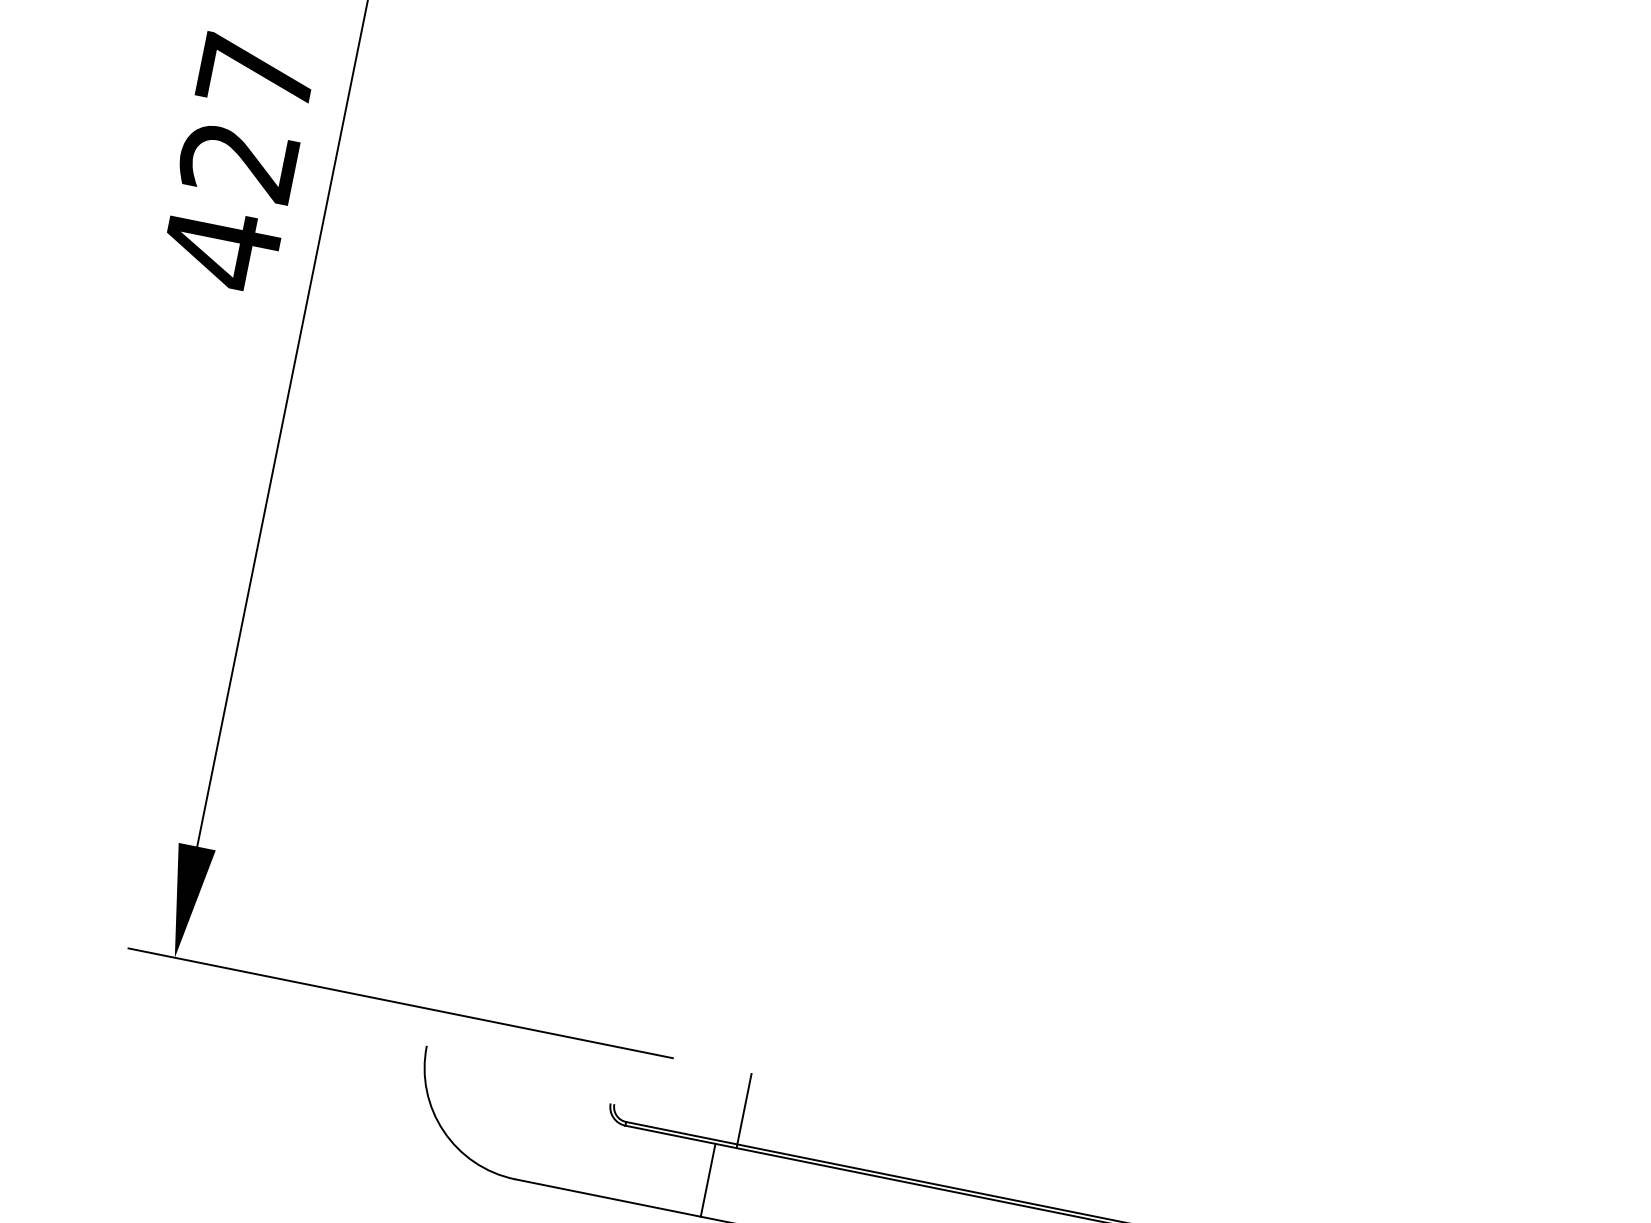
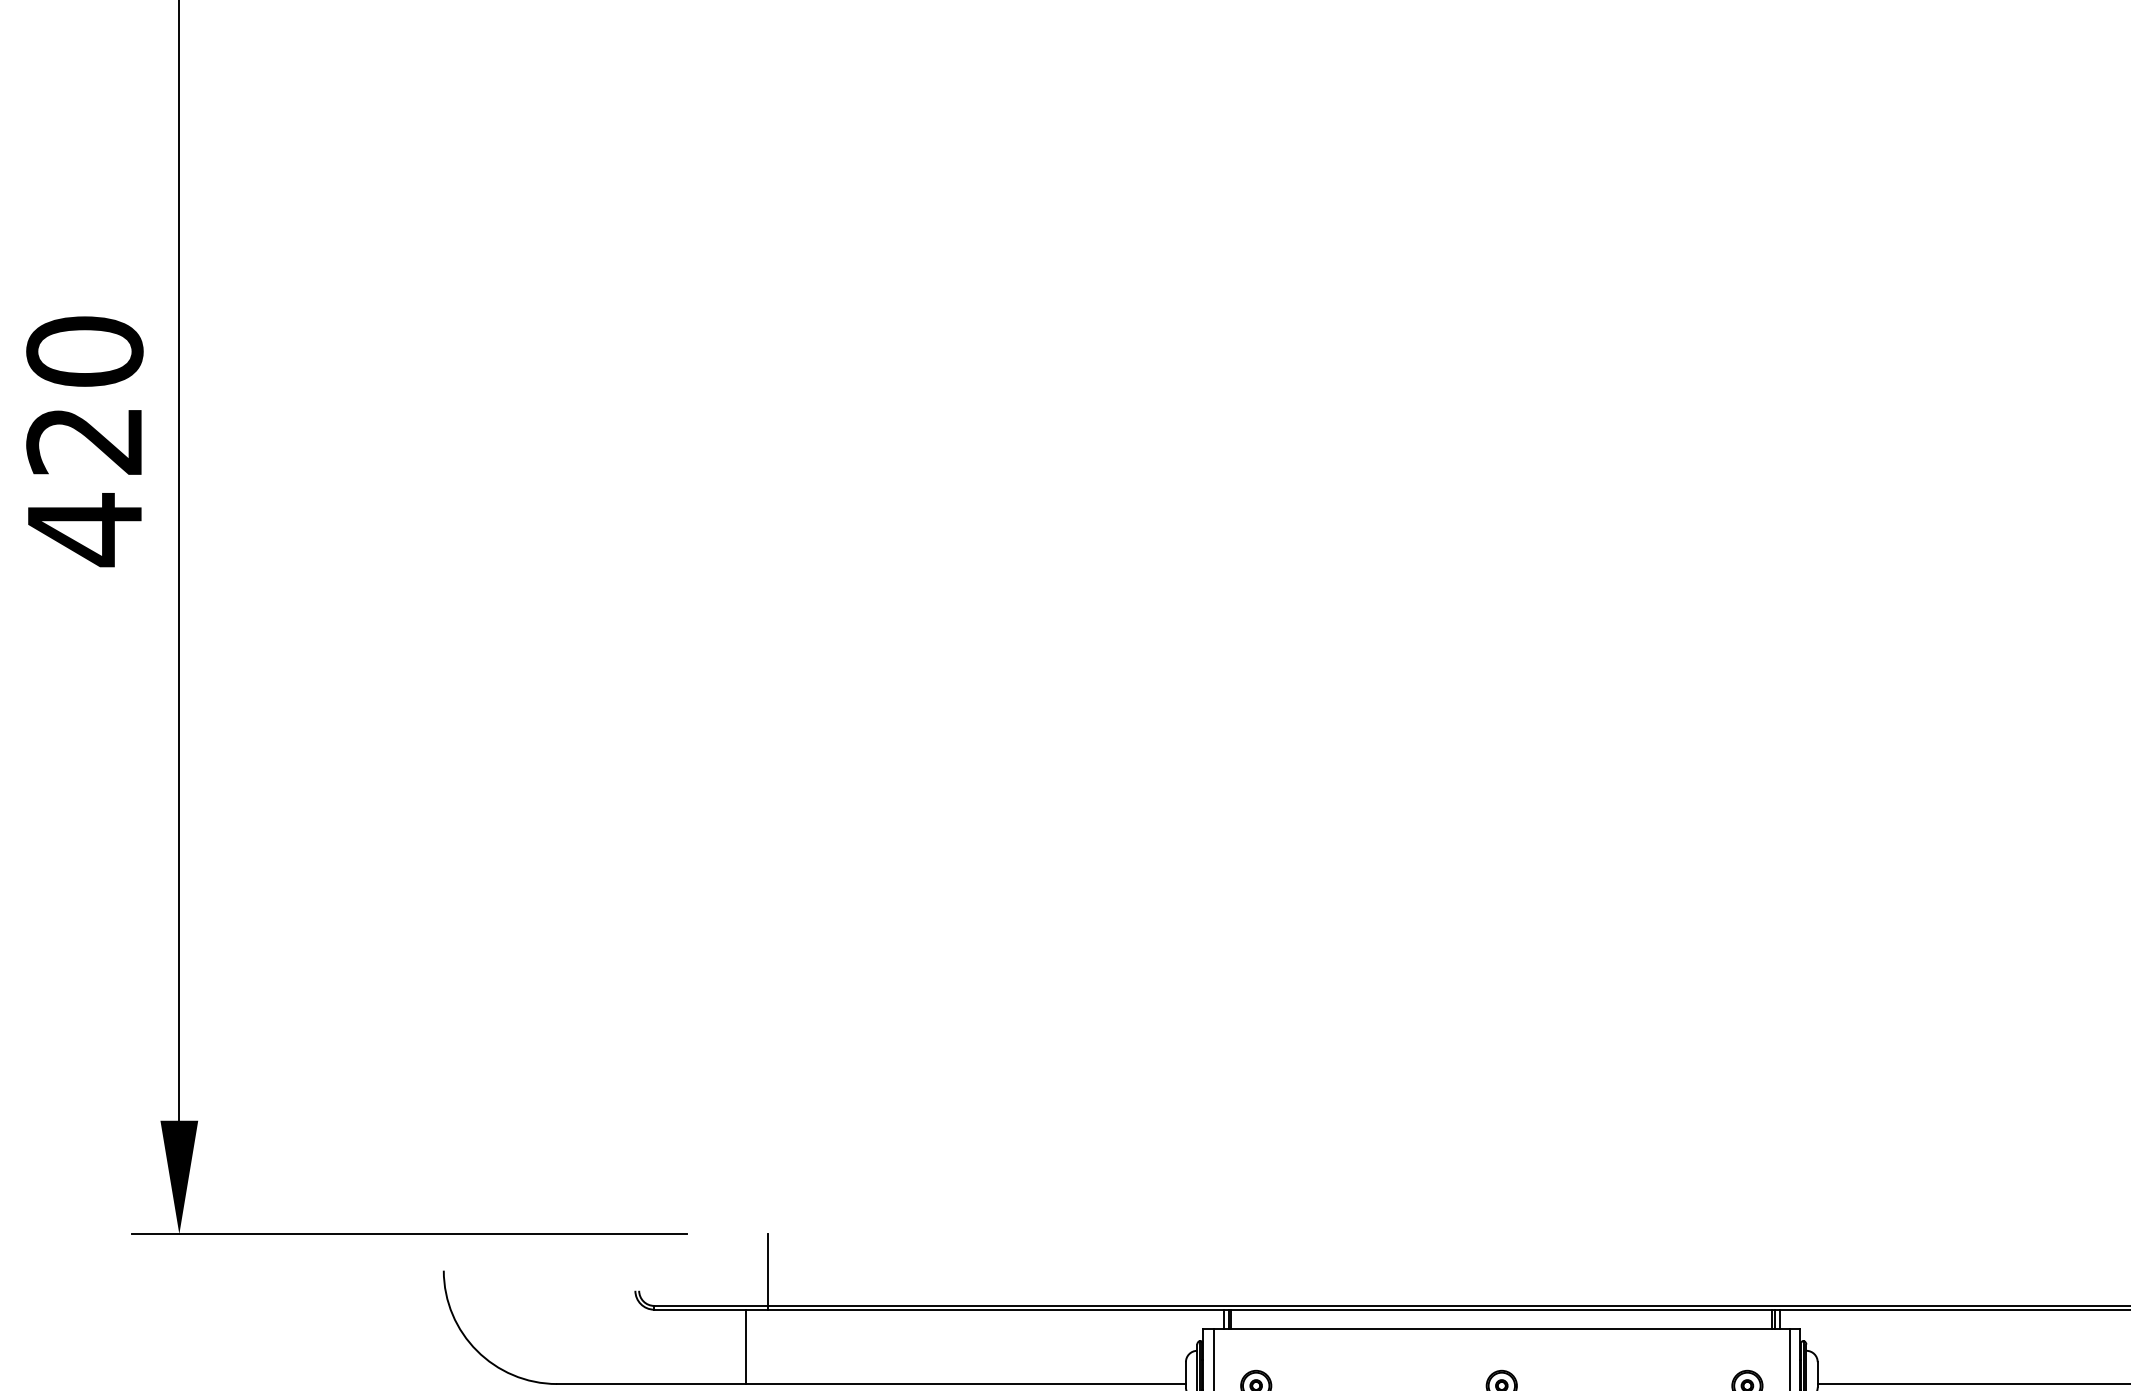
text: (256, 73) -> (84, 351), 427 -> 420

